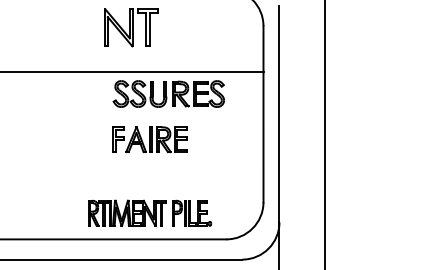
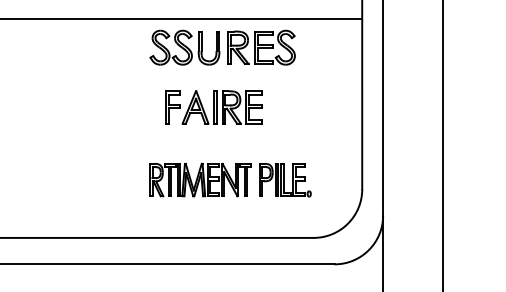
part: (168, 93) -> (222, 47), moved
part: (150, 212) -> (231, 179), moved

